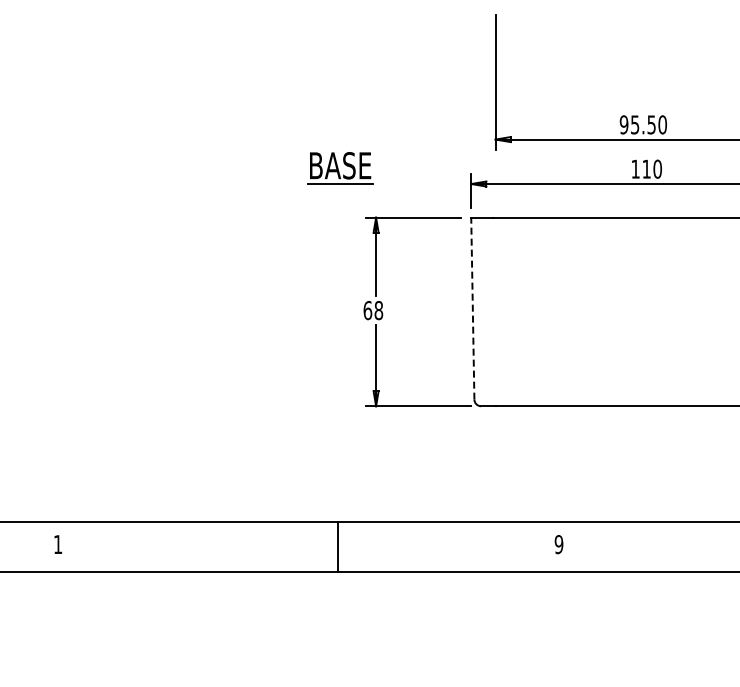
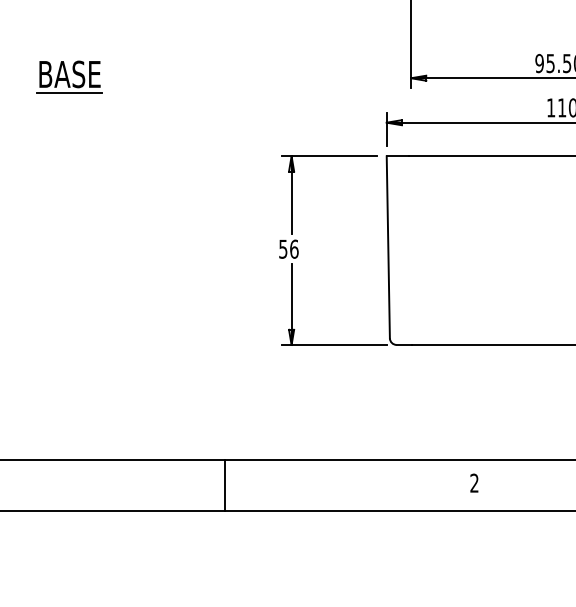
part: (340, 168) -> (69, 77), moved
line: (472, 308) -> (387, 247), dashed -> solid
text: (373, 310) -> (288, 249), 68 -> 56
text: (558, 544) -> (473, 483), 9 -> 2
line: (338, 546) -> (224, 485), moved

